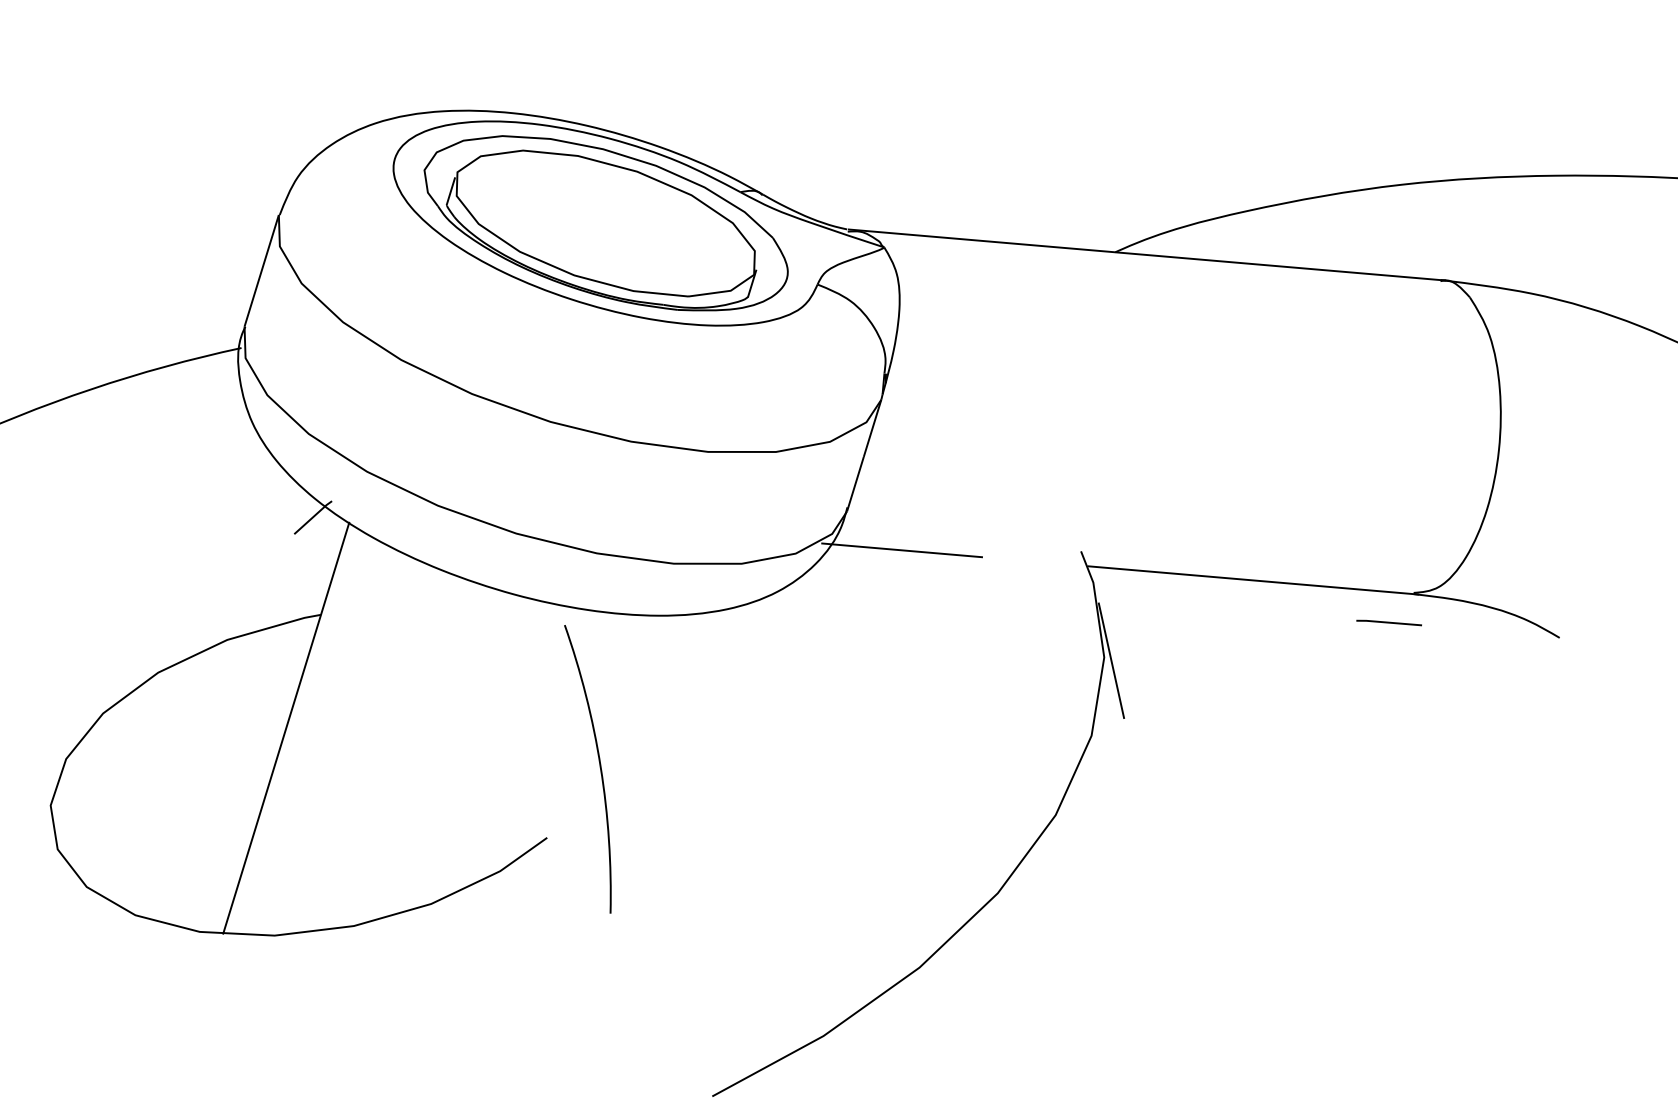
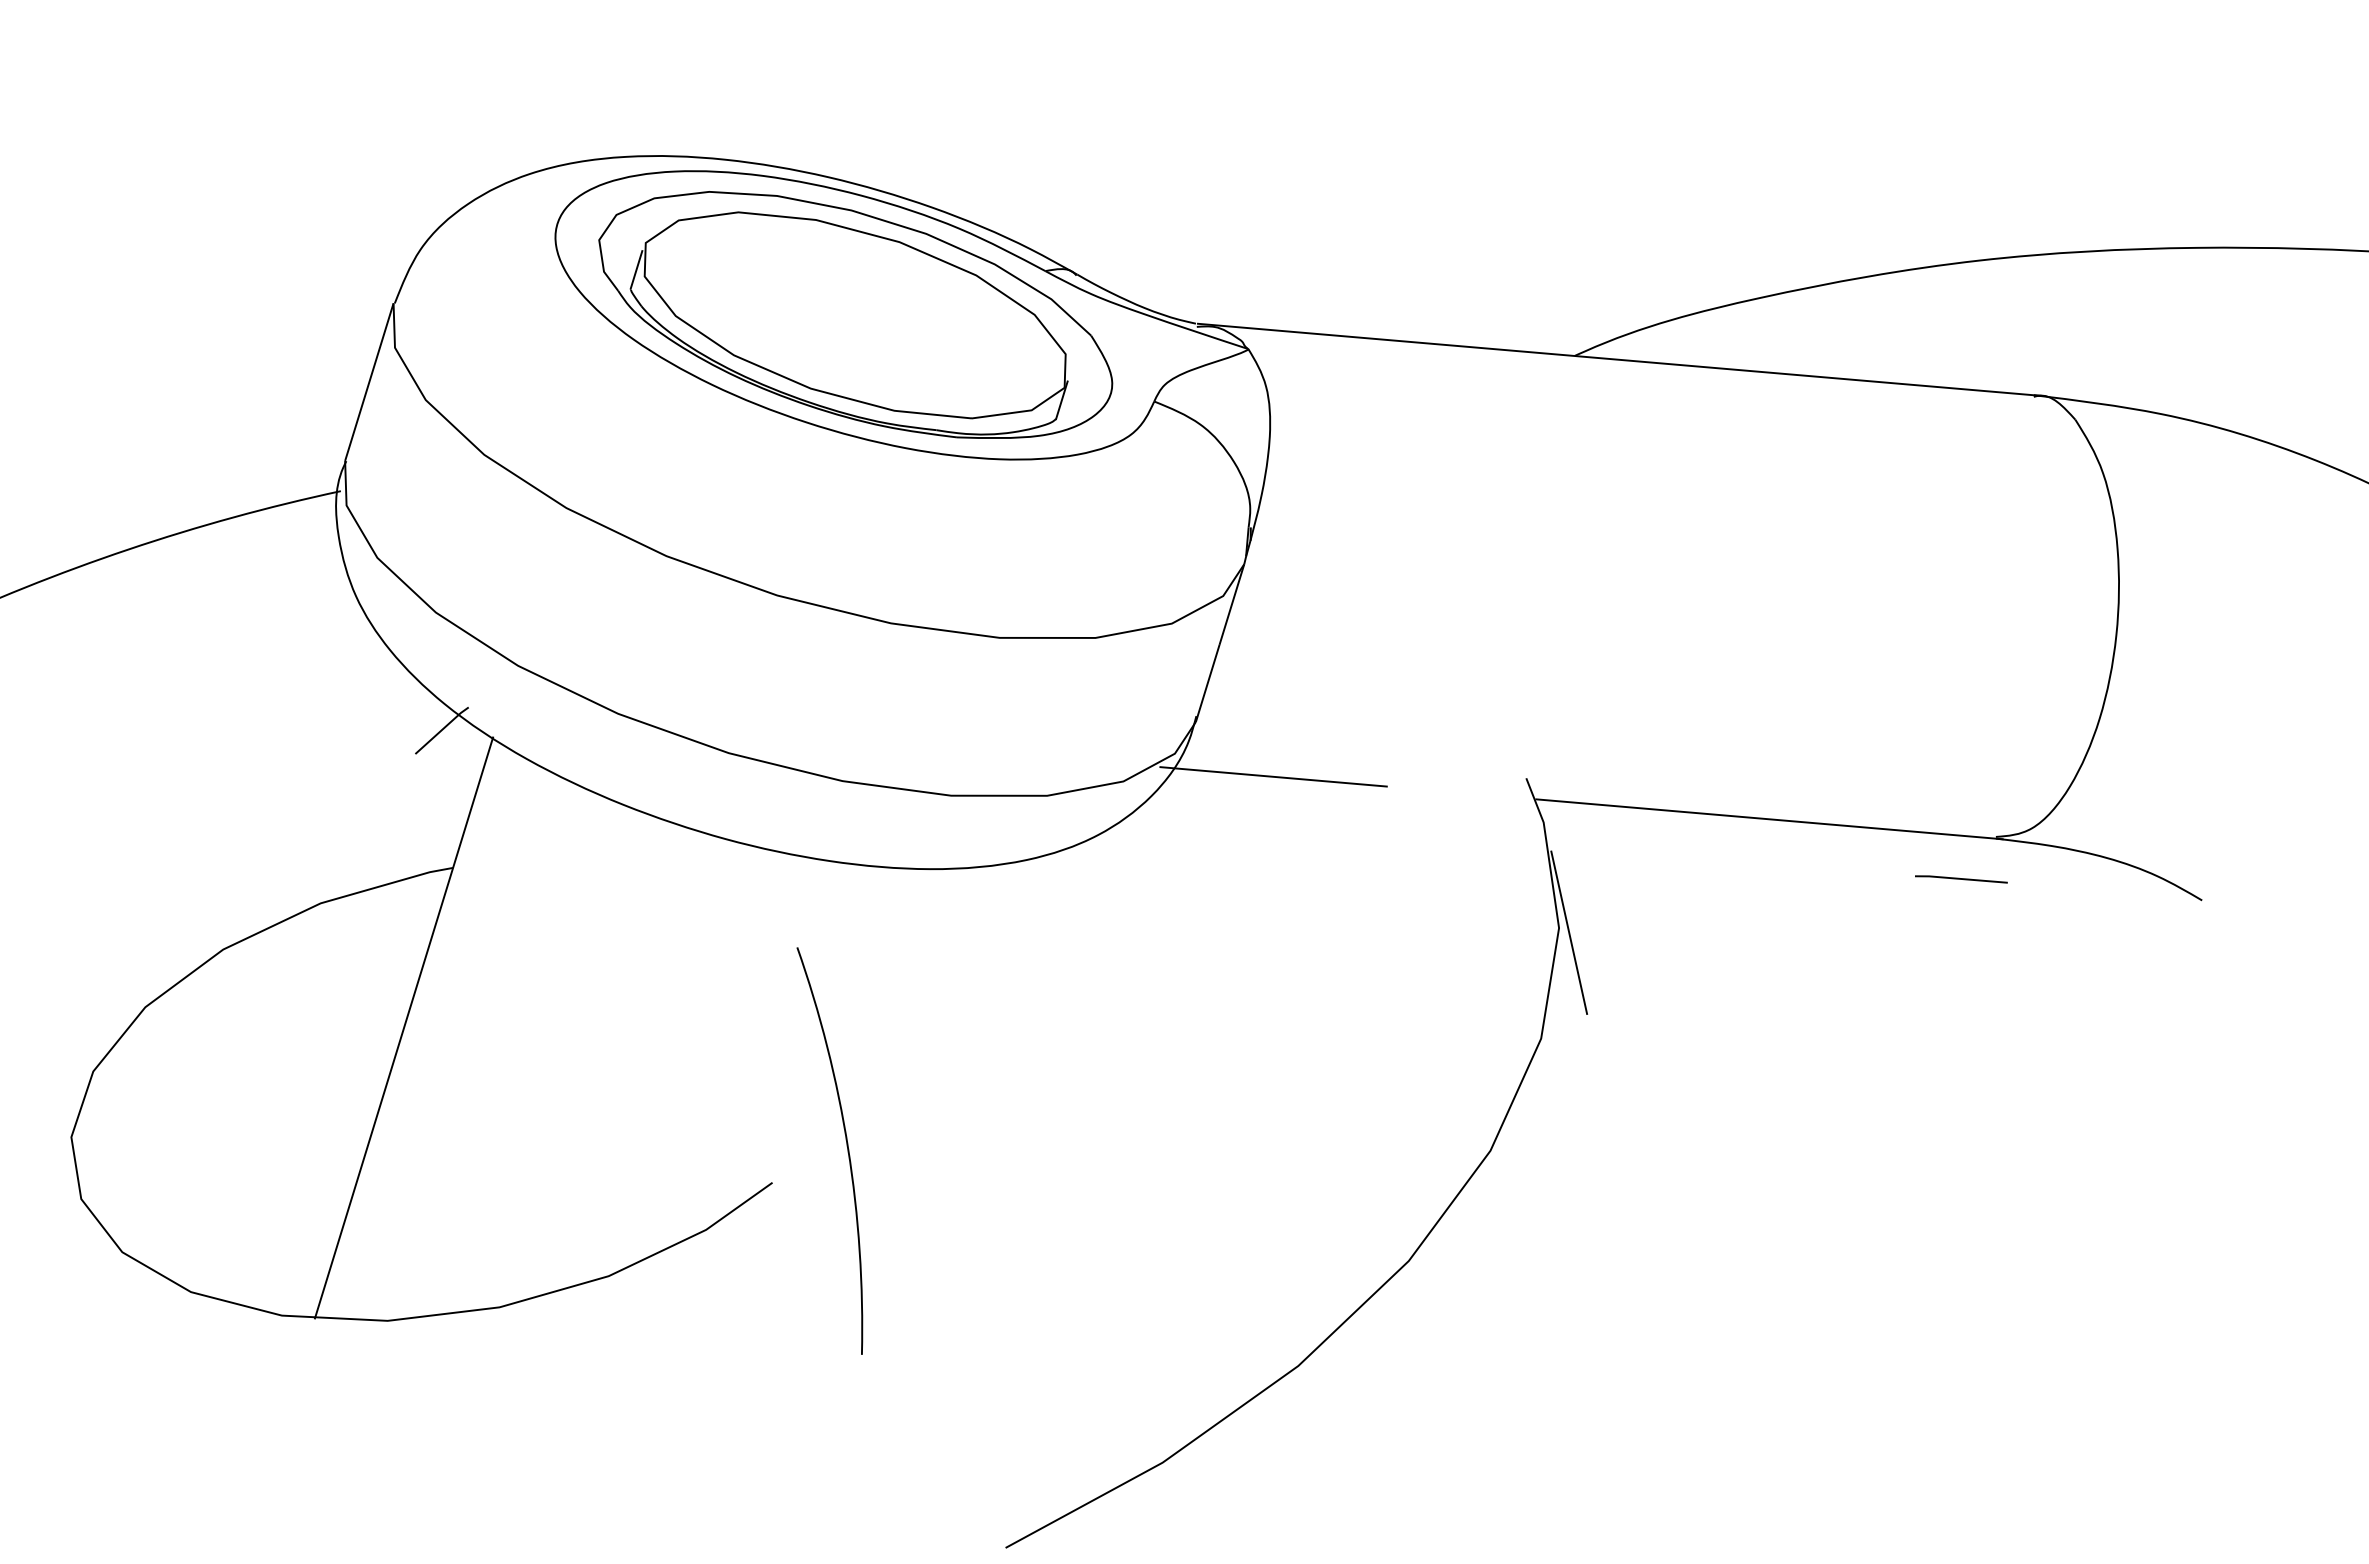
curve: (599, 766) -> (846, 1146), moved

